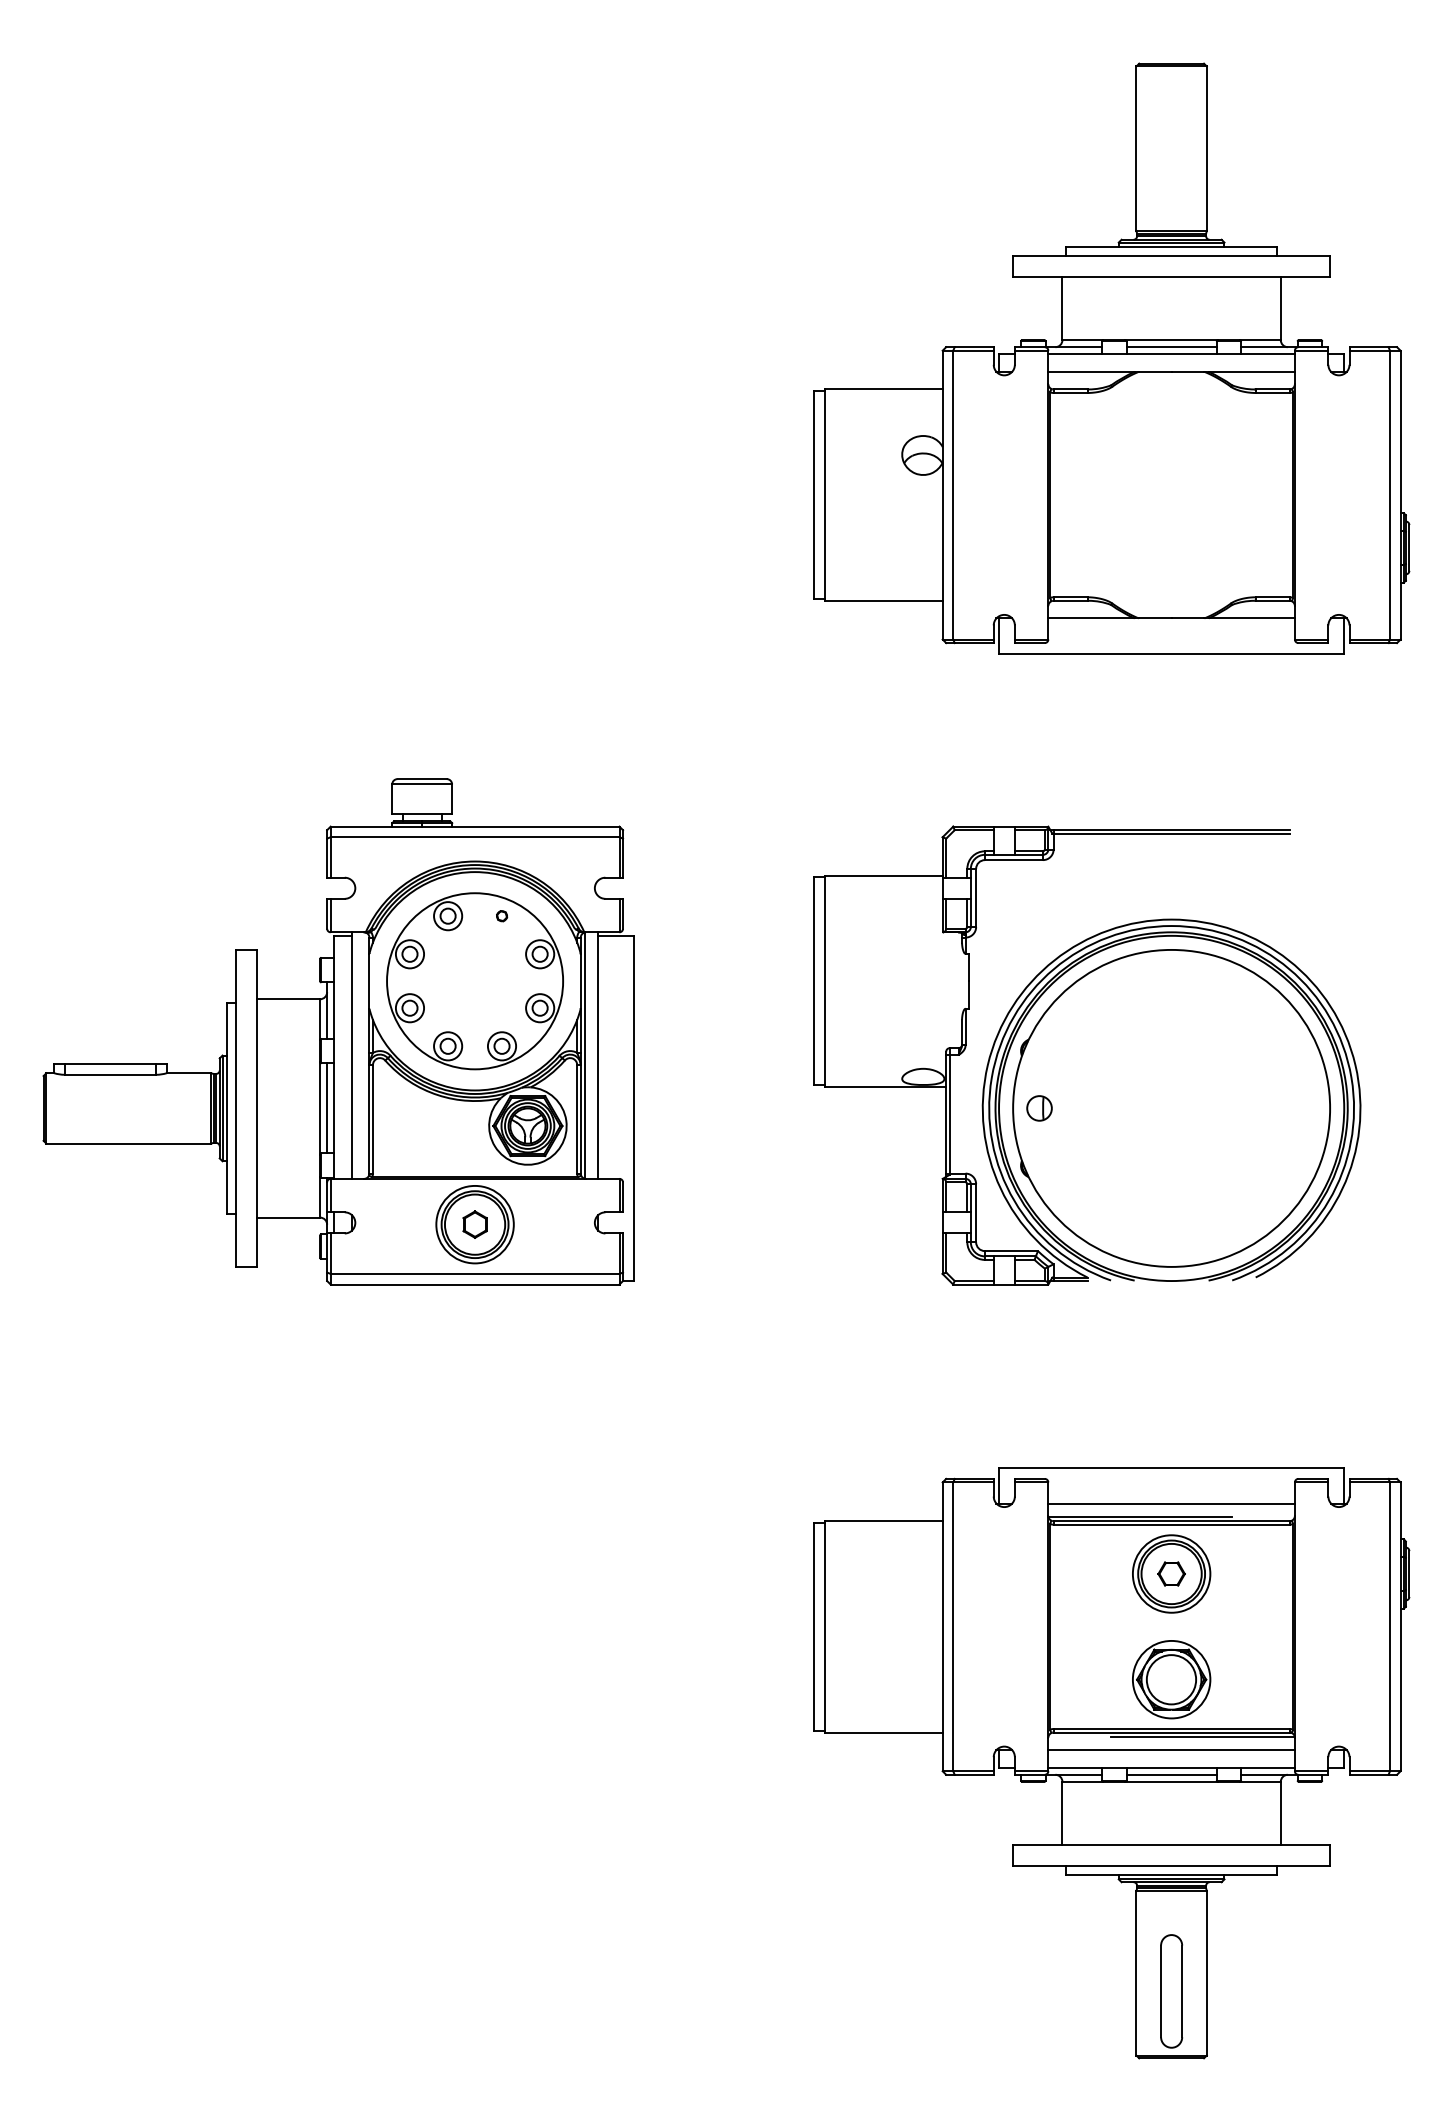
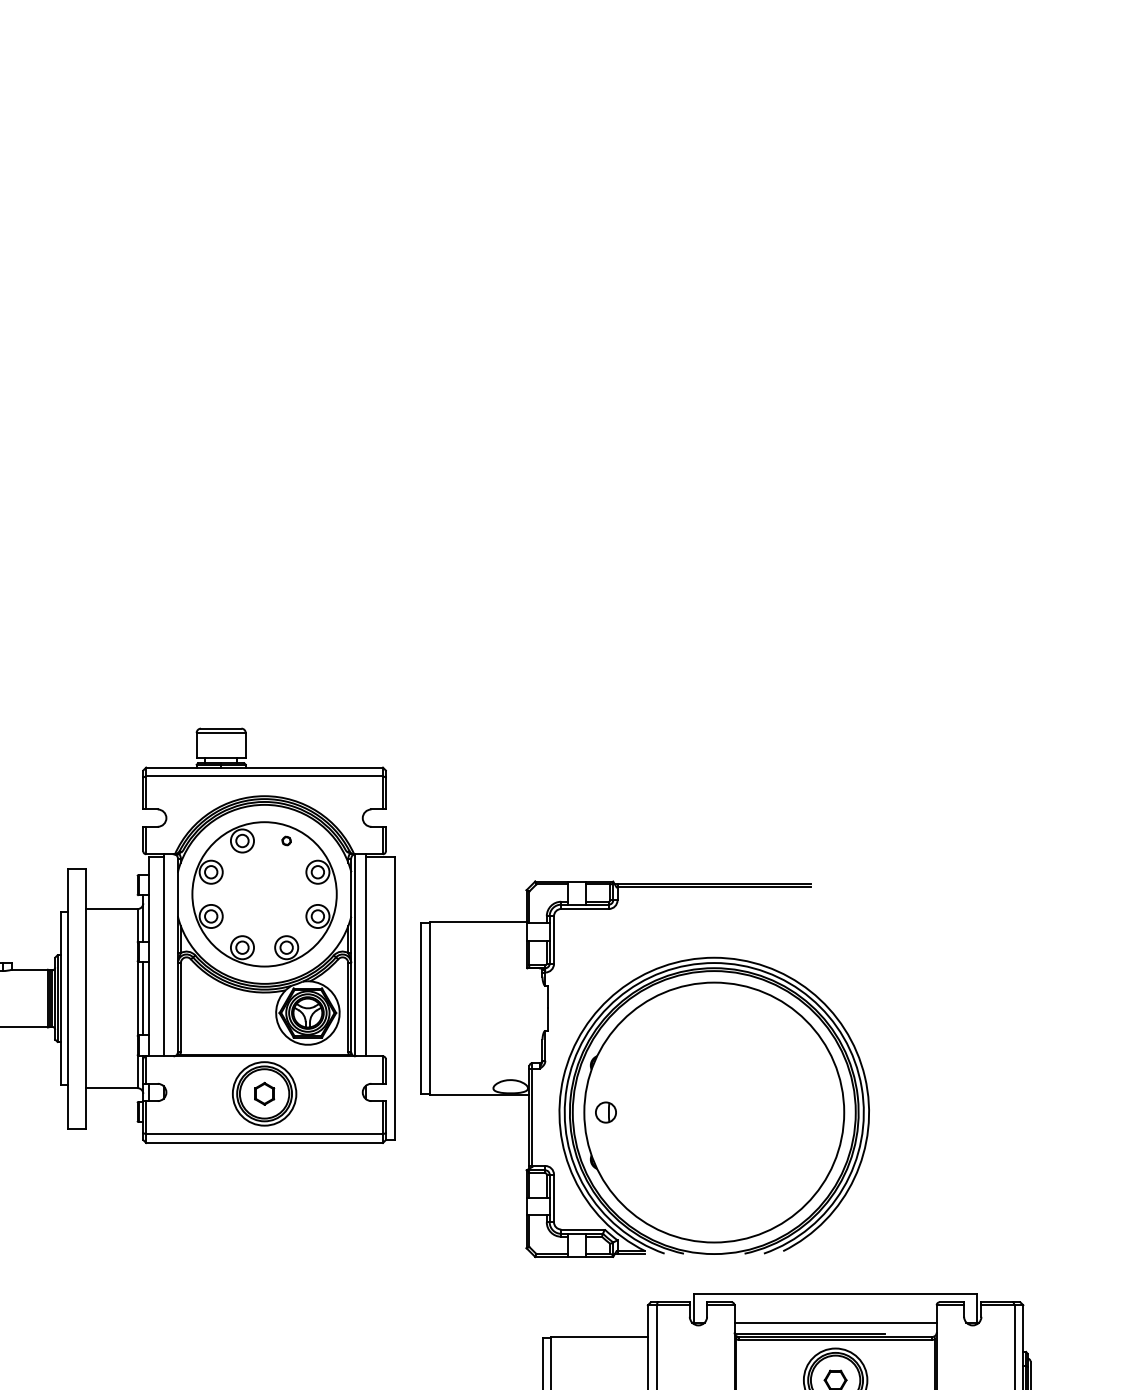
part: (1111, 358) -> (786, 383), removed
part: (1087, 1055) -> (645, 1069), moved

